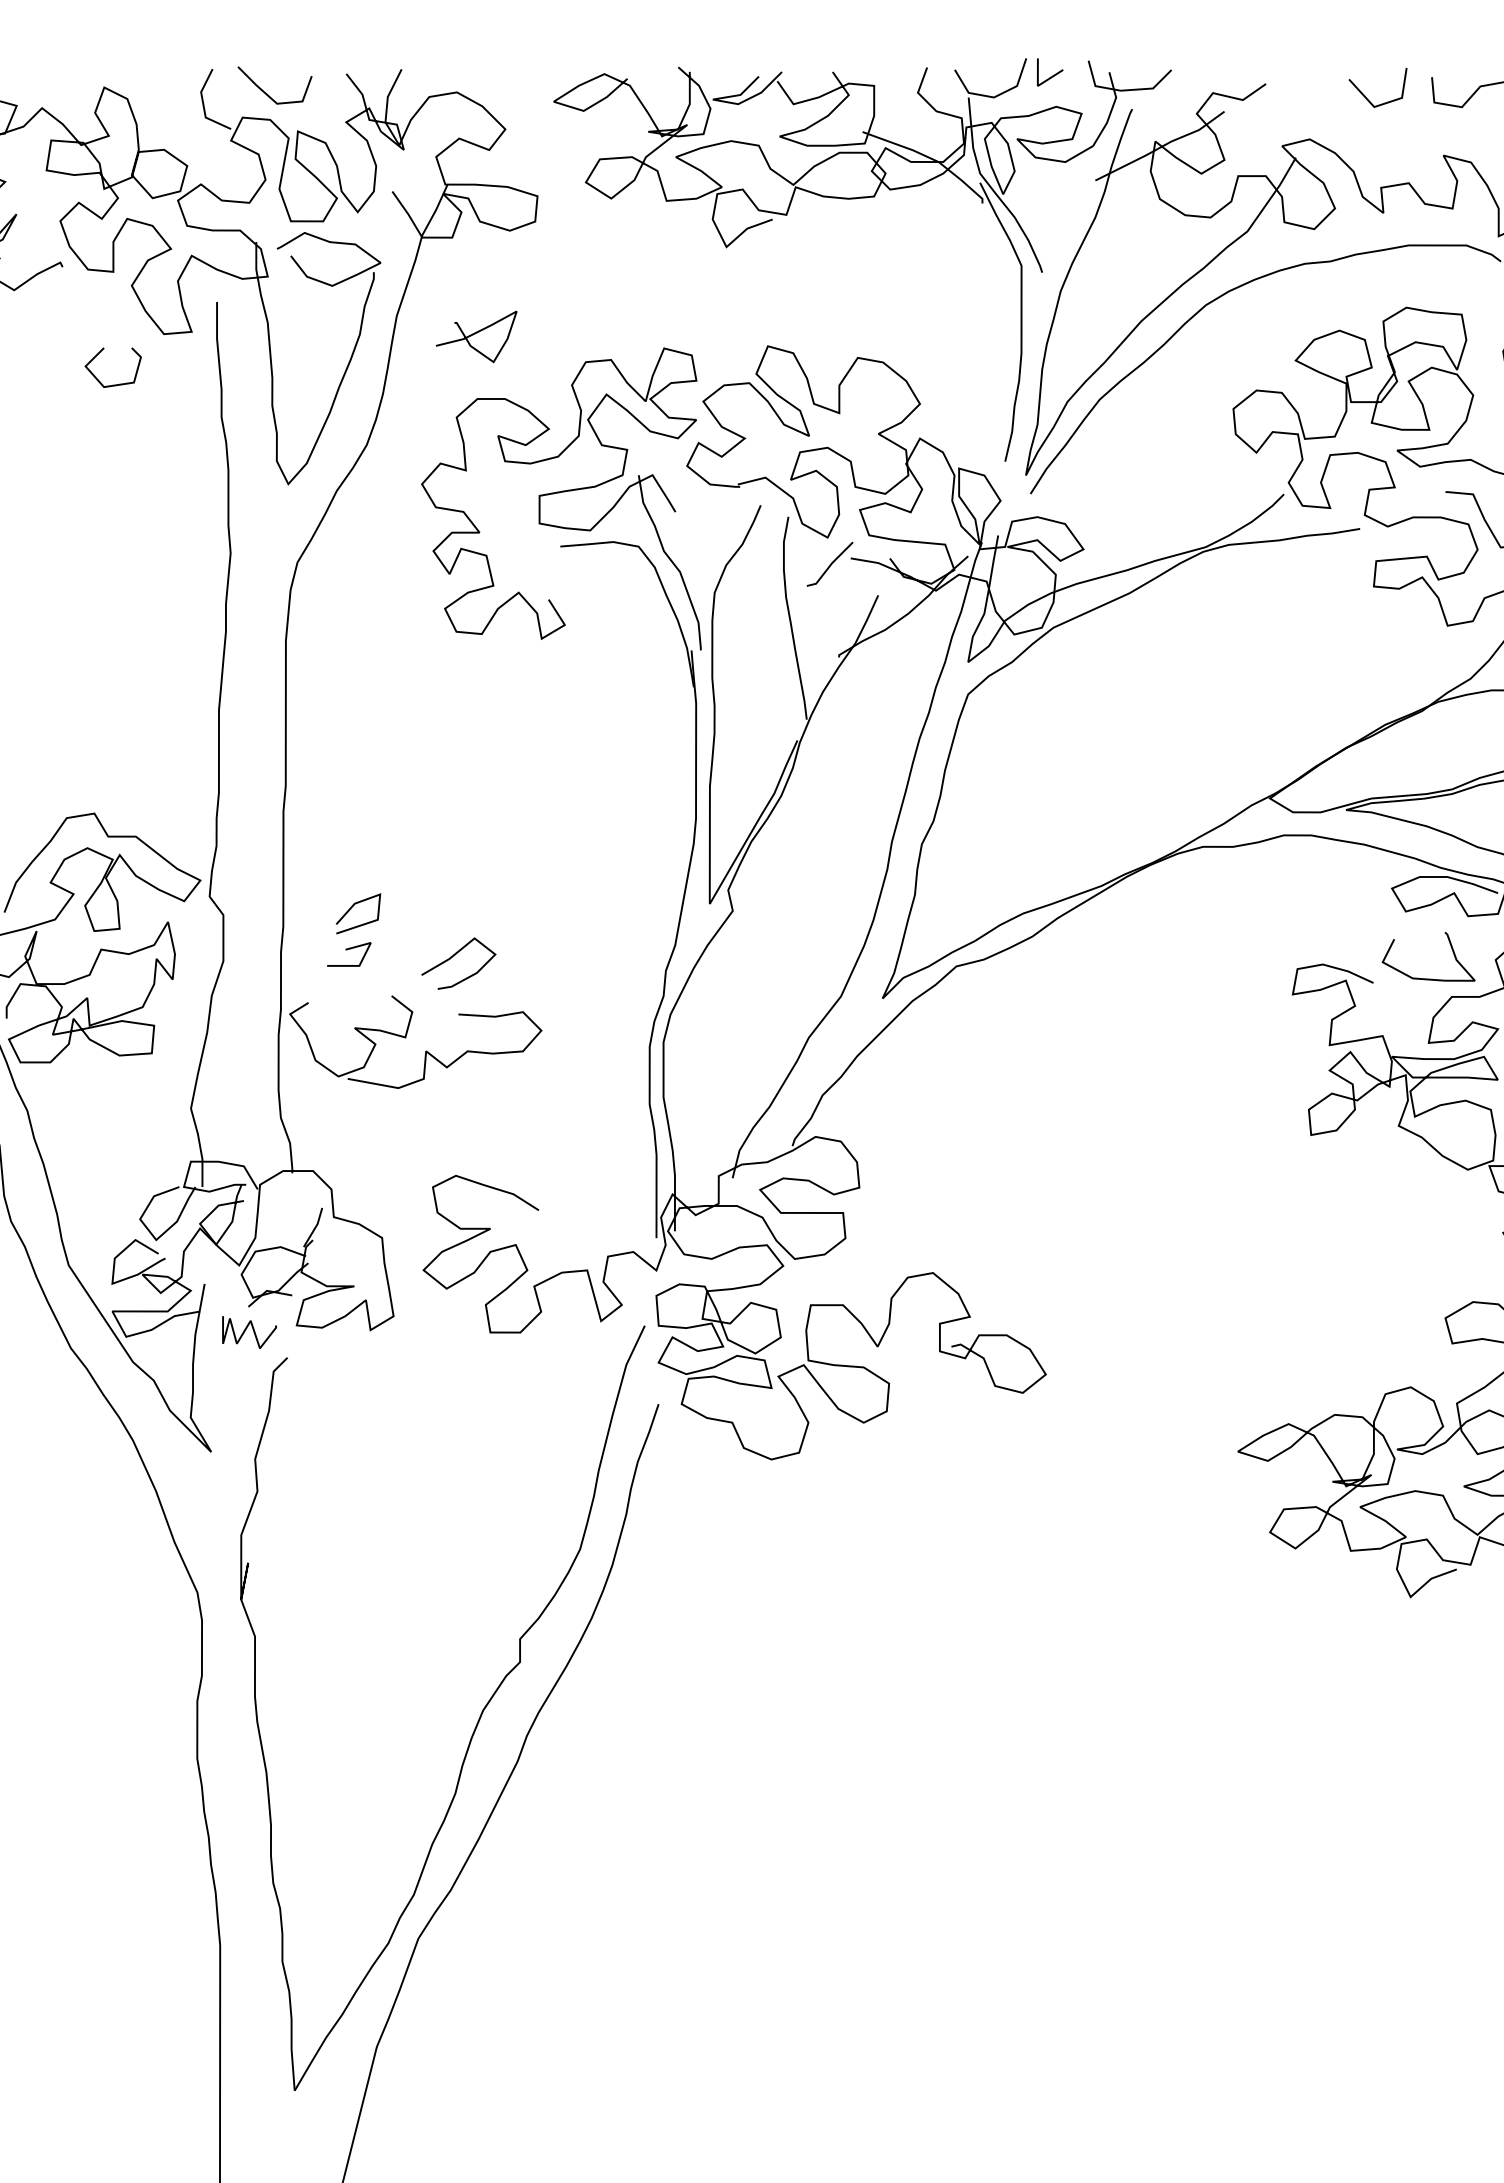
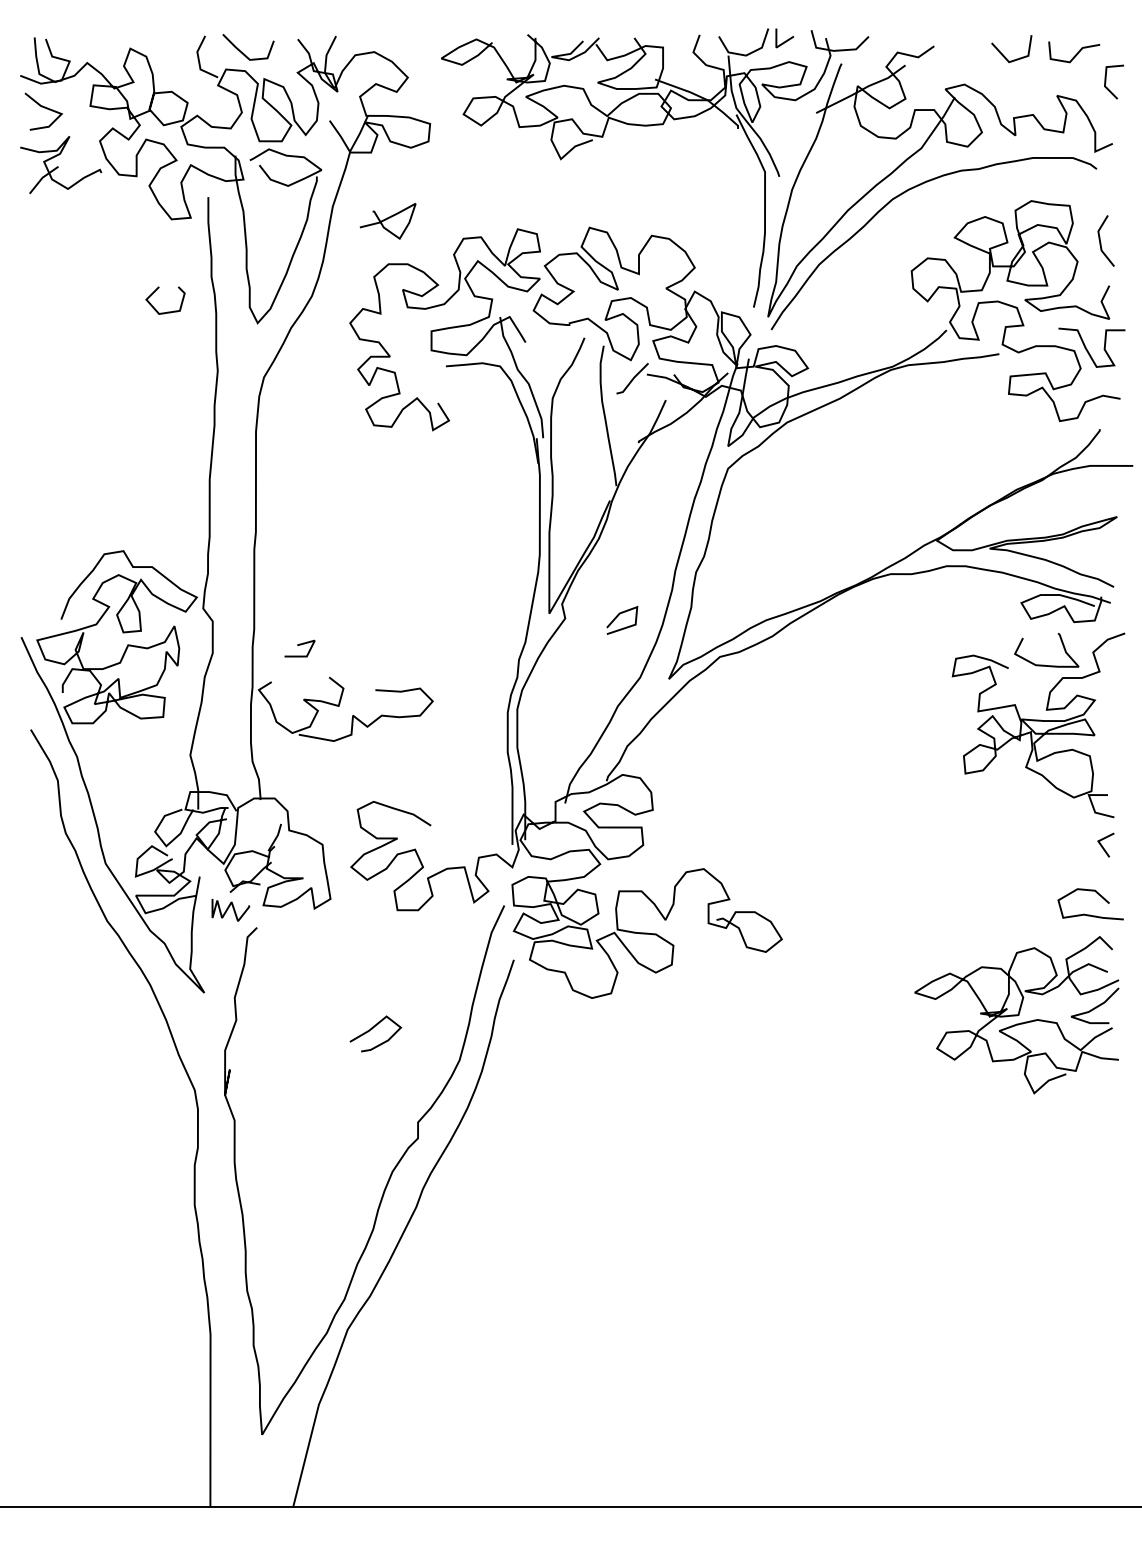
curve: (116, 383) -> (167, 311), moved
line: (353, 908) -> (618, 616), moved
curve: (454, 957) -> (372, 1029), moved

